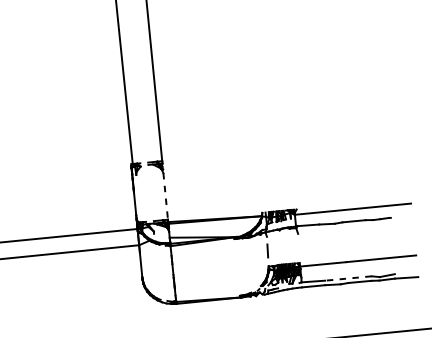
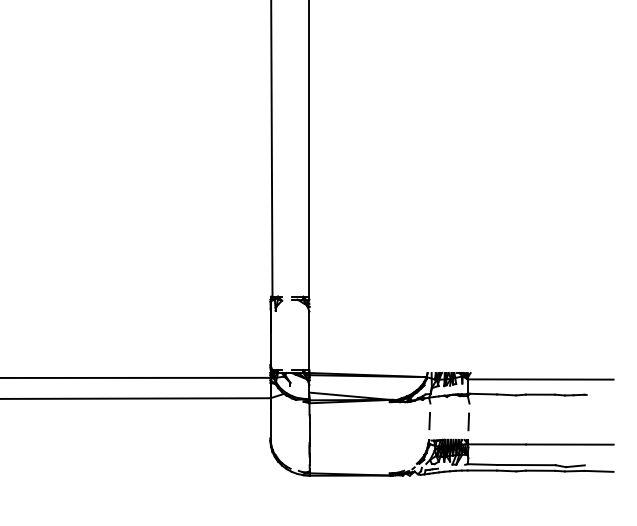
line: (165, 196) -> (309, 341), dashed -> solid
line: (298, 248) -> (468, 421), added
line: (347, 278) -> (525, 465), dashed -> solid

